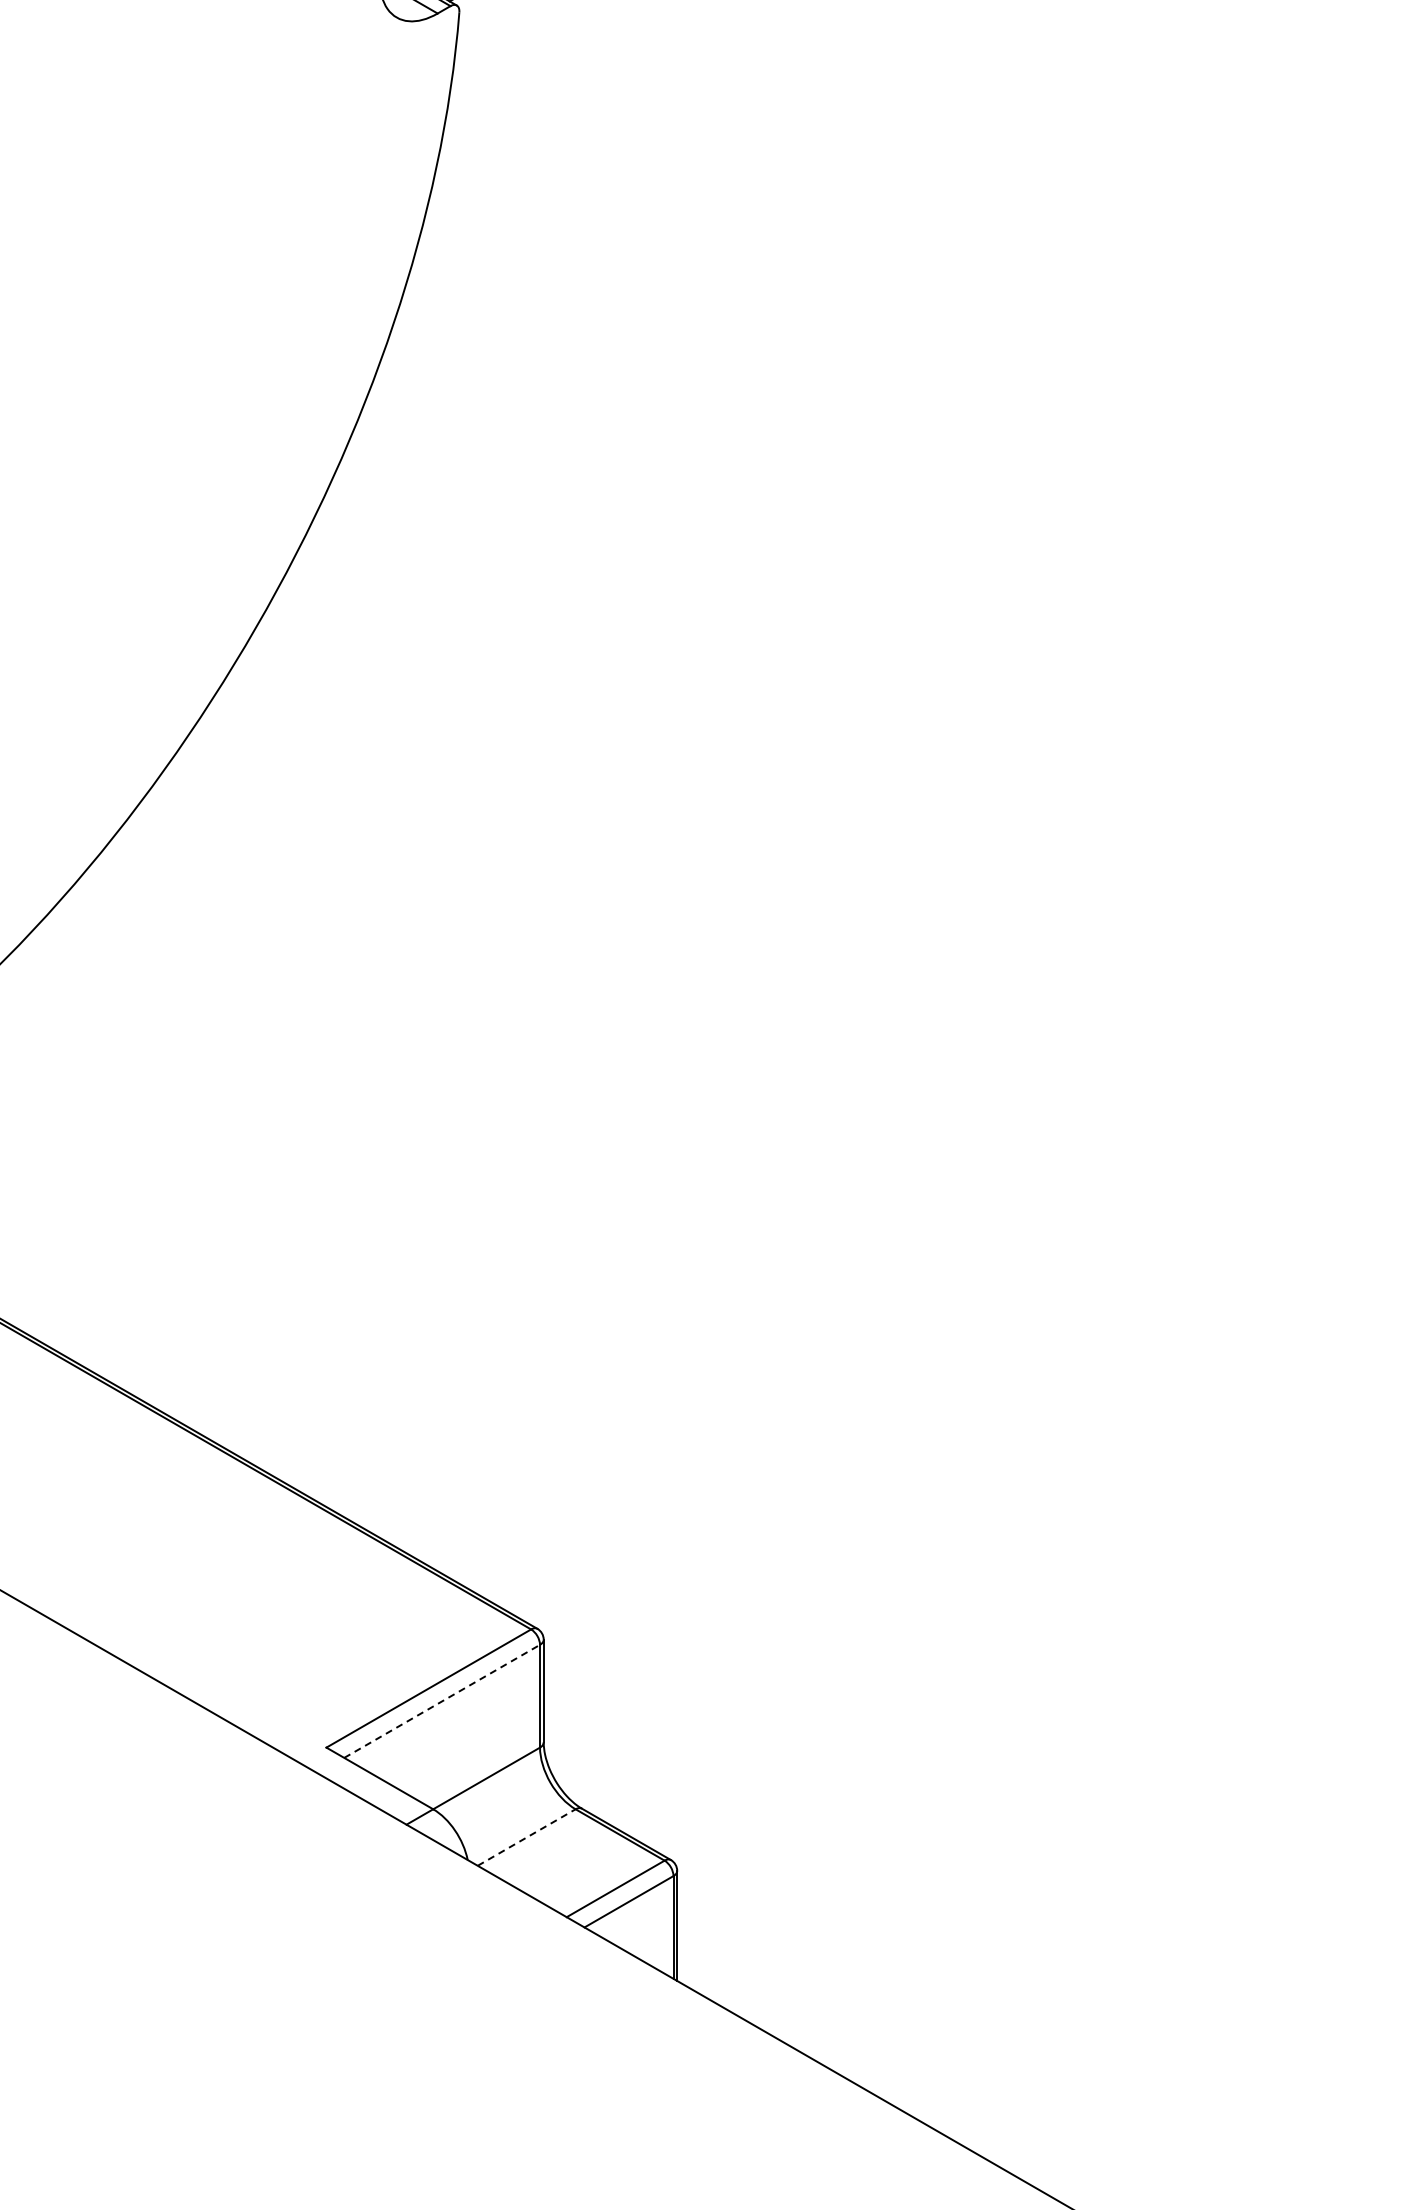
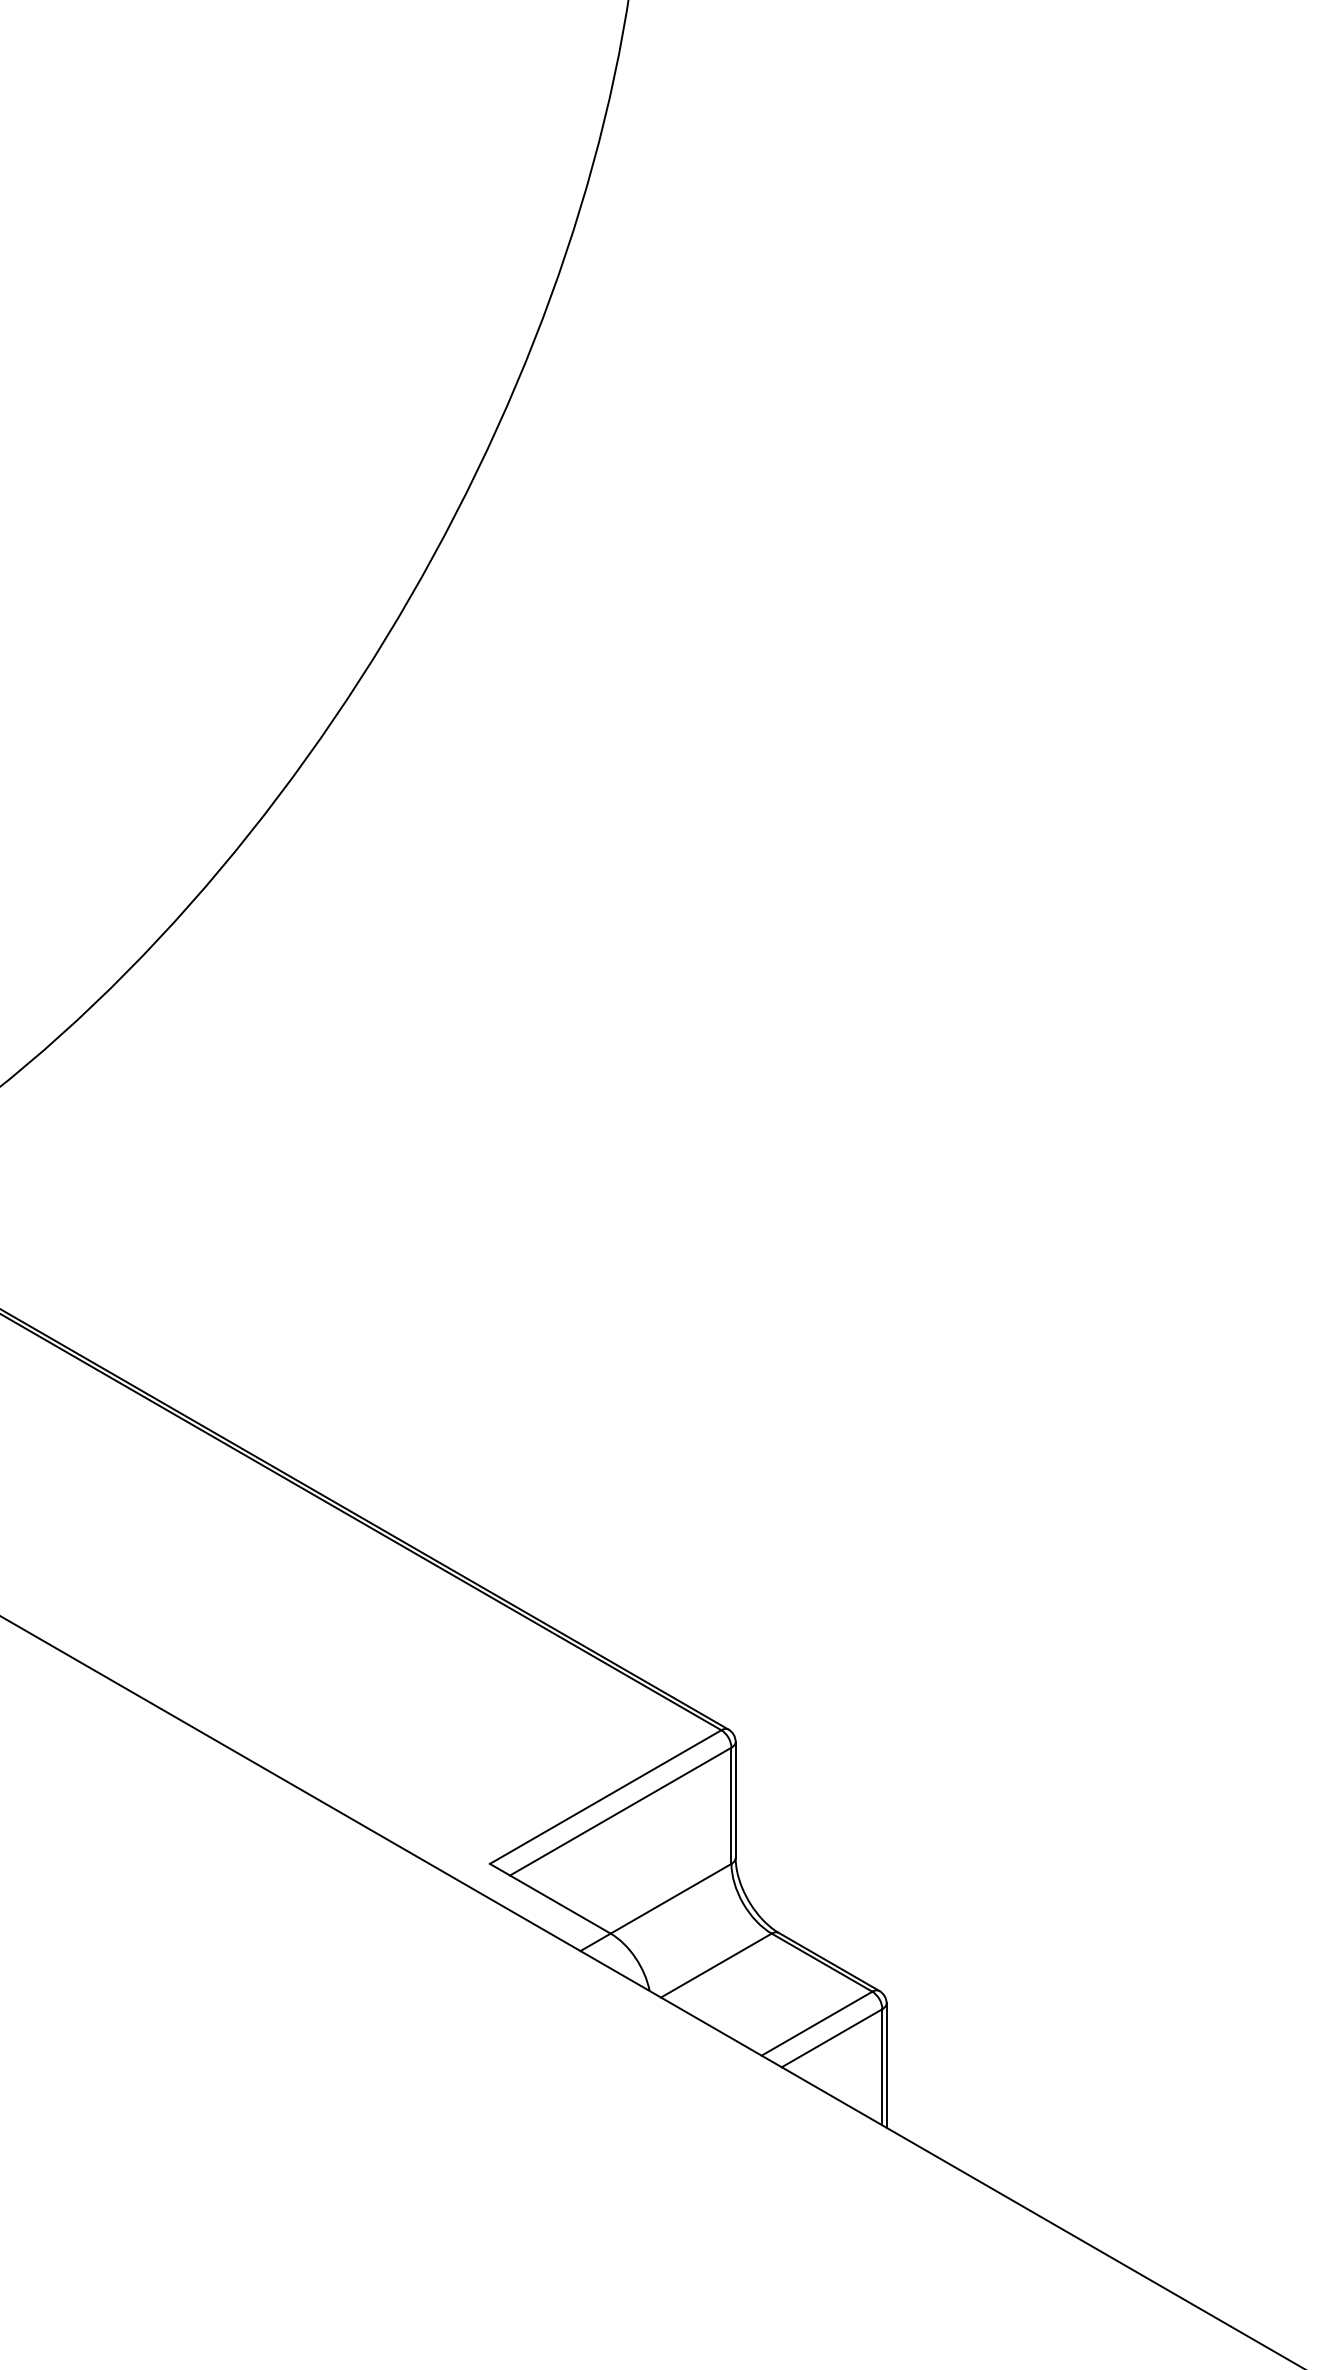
line: (442, 1701) -> (621, 1811), dashed -> solid
line: (526, 1837) -> (716, 1965), dashed -> solid

